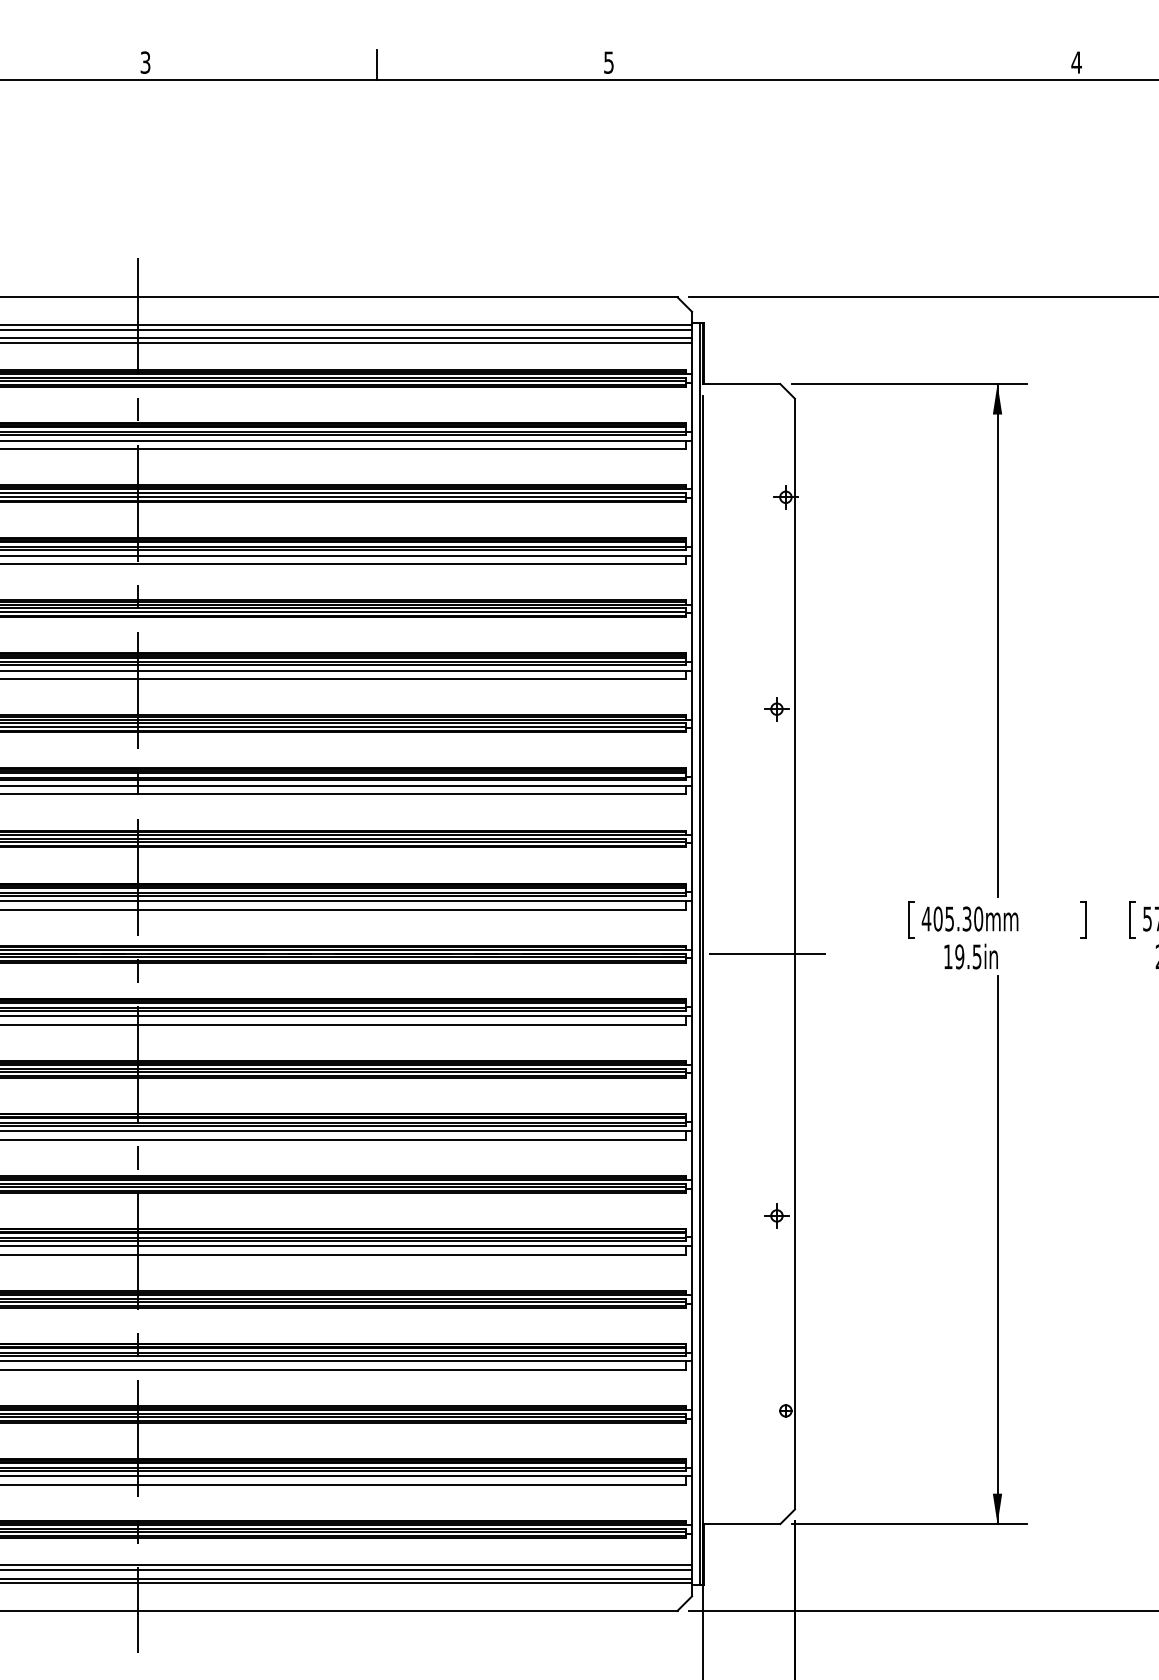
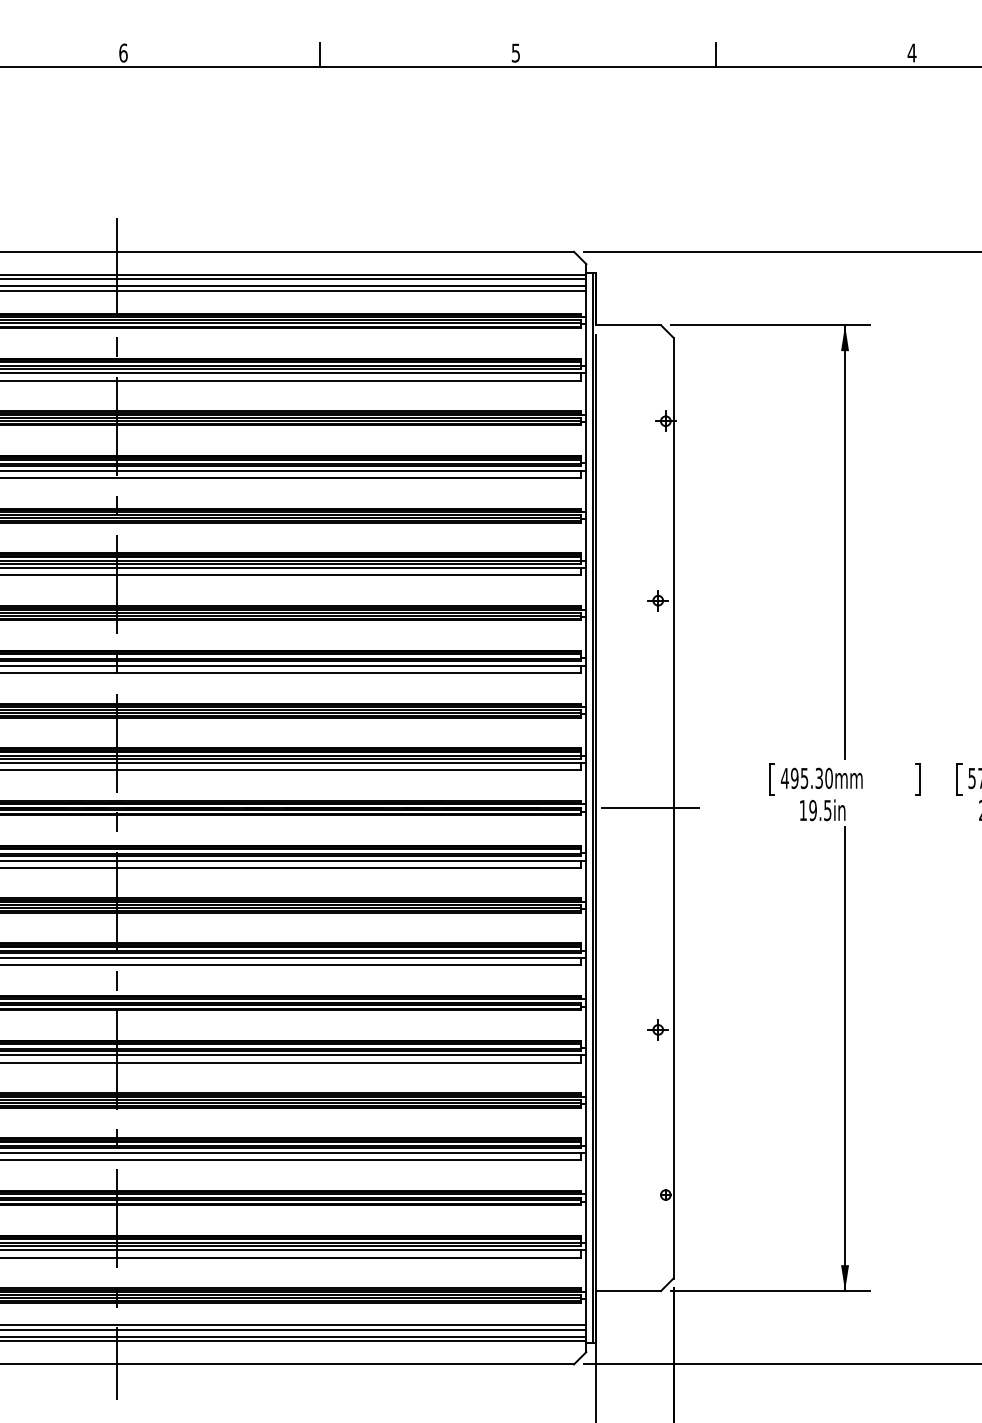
text: (145, 62) -> (123, 52), 3 -> 6
line: (844, 64) -> (715, 54), added
text: (937, 918) -> (794, 777), 405.30mm -> 495.30mm

